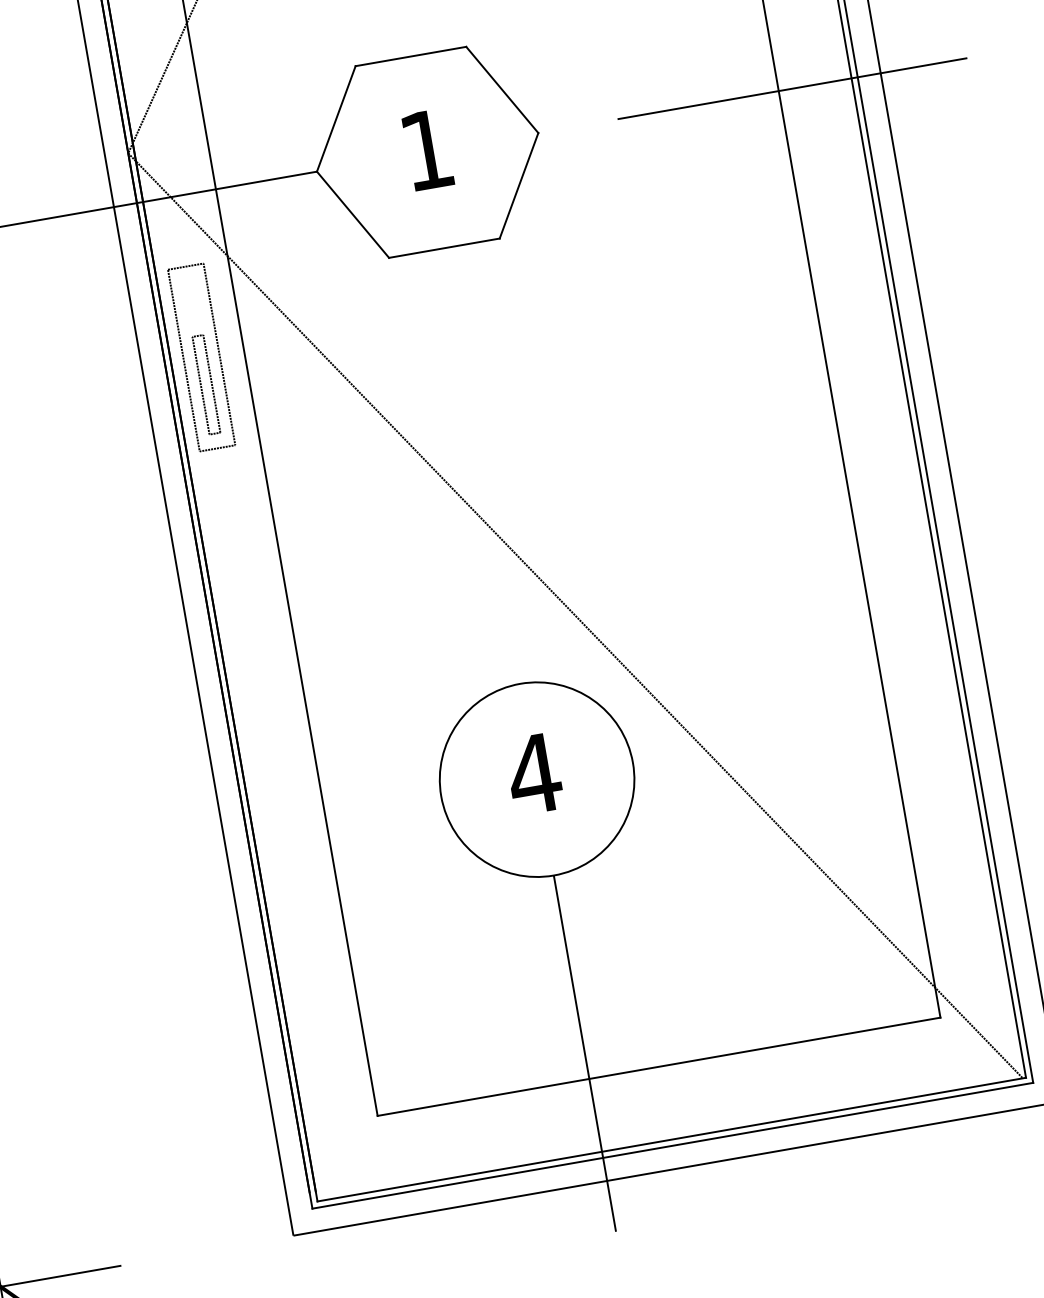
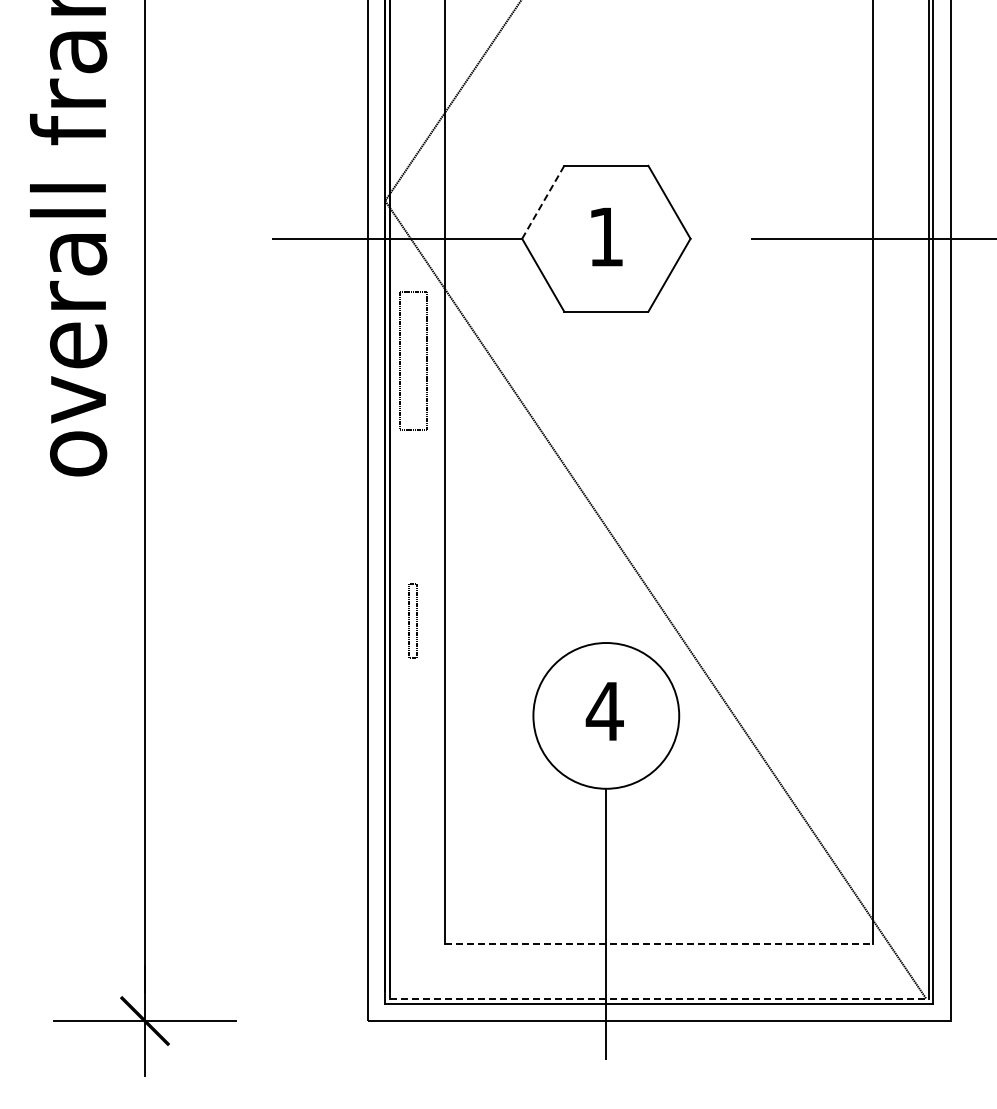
line: (336, 117) -> (543, 201), solid -> dashed
part: (205, 384) -> (412, 620), moved
line: (659, 1066) -> (659, 943), solid -> dashed
line: (671, 1139) -> (659, 998), solid -> dashed

